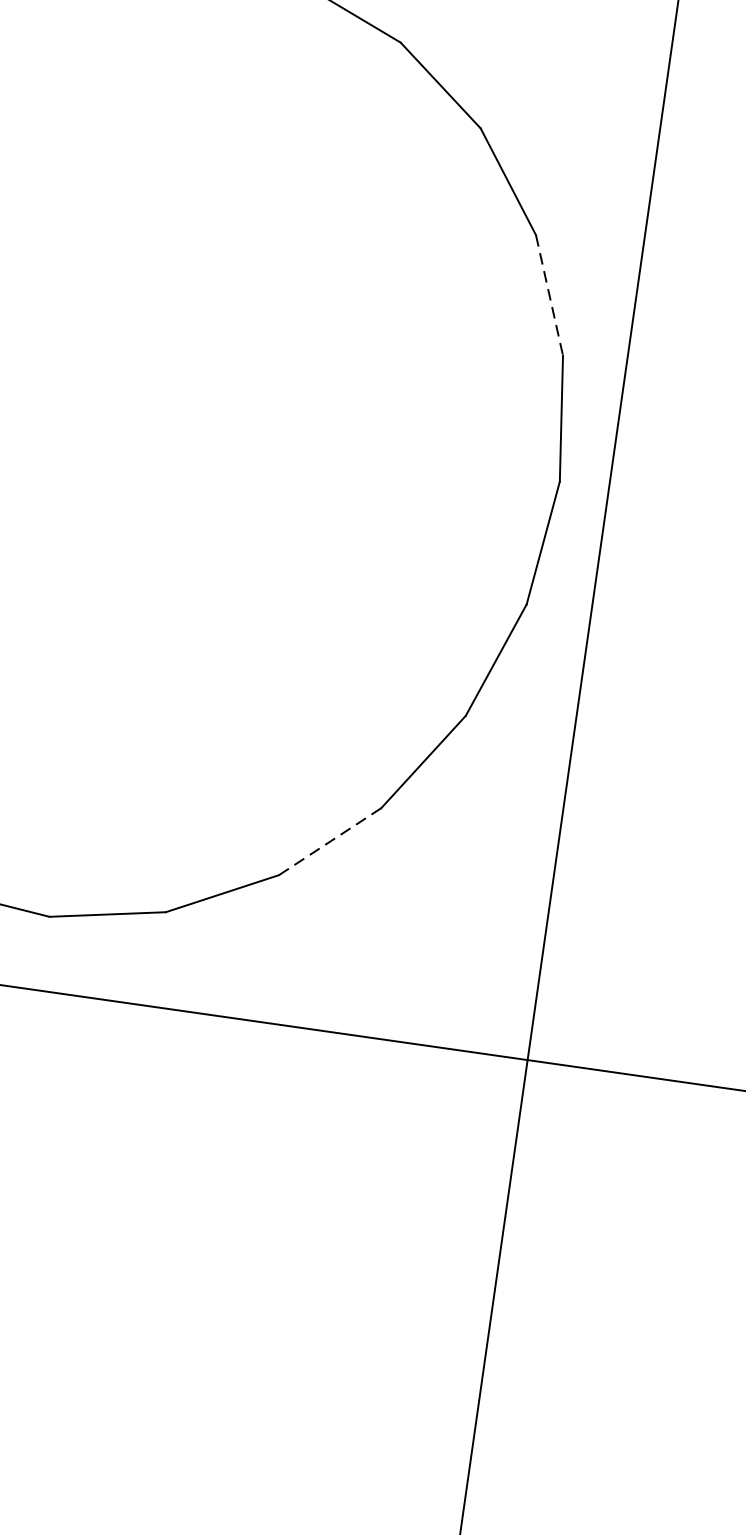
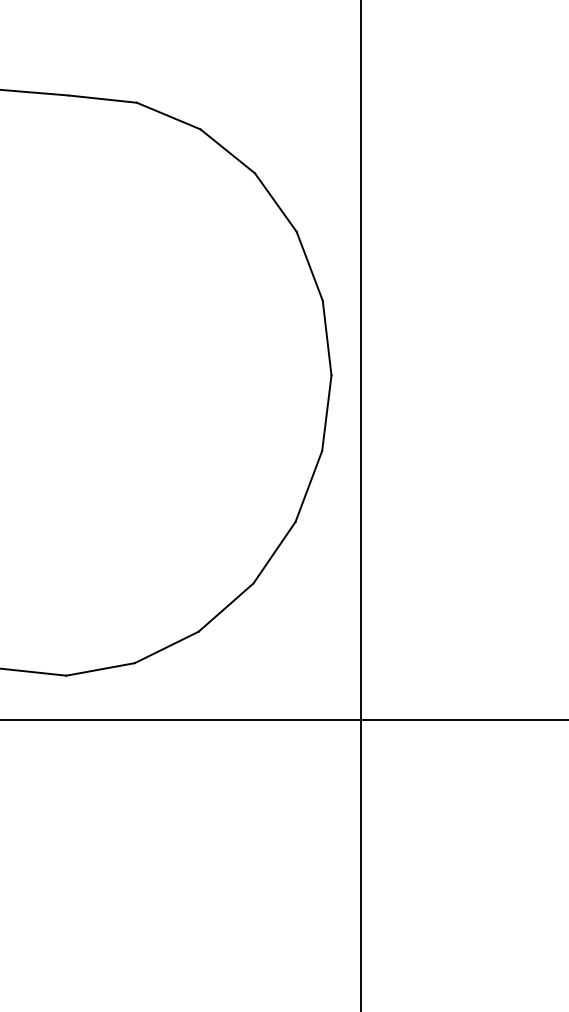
line: (549, 295) -> (309, 266), dashed -> solid
line: (331, 841) -> (226, 607), dashed -> solid

